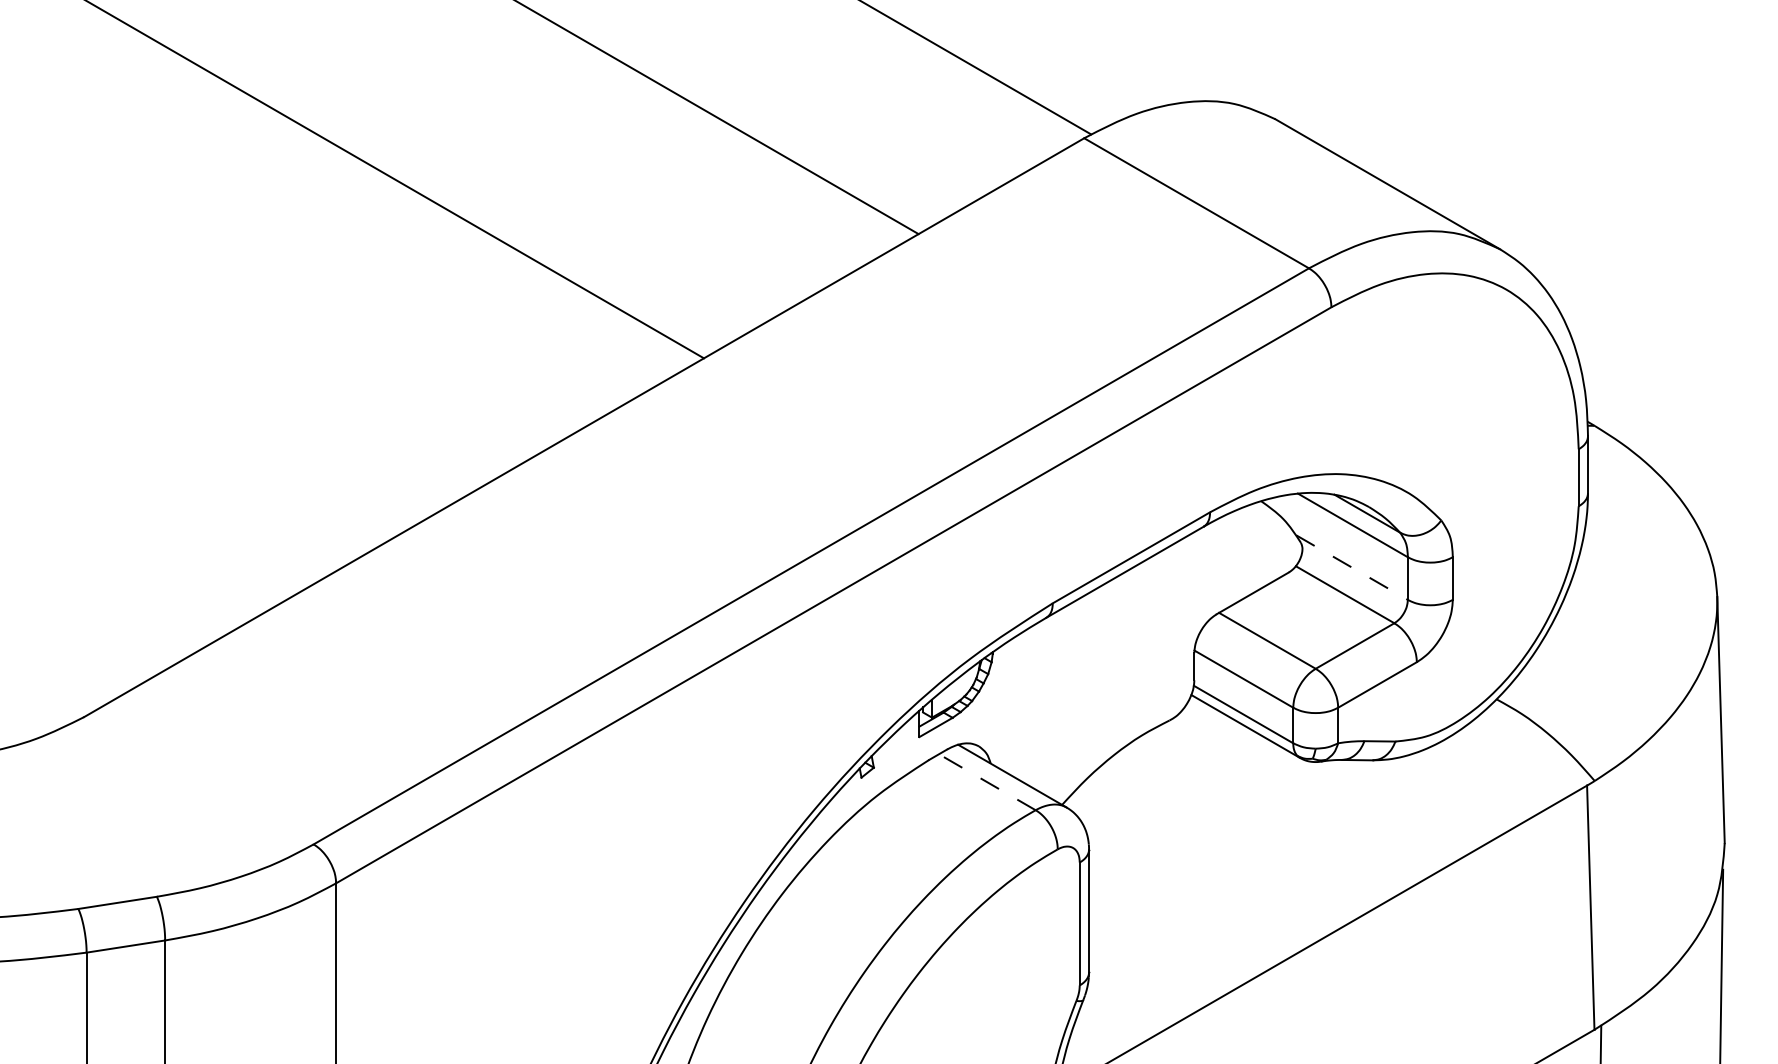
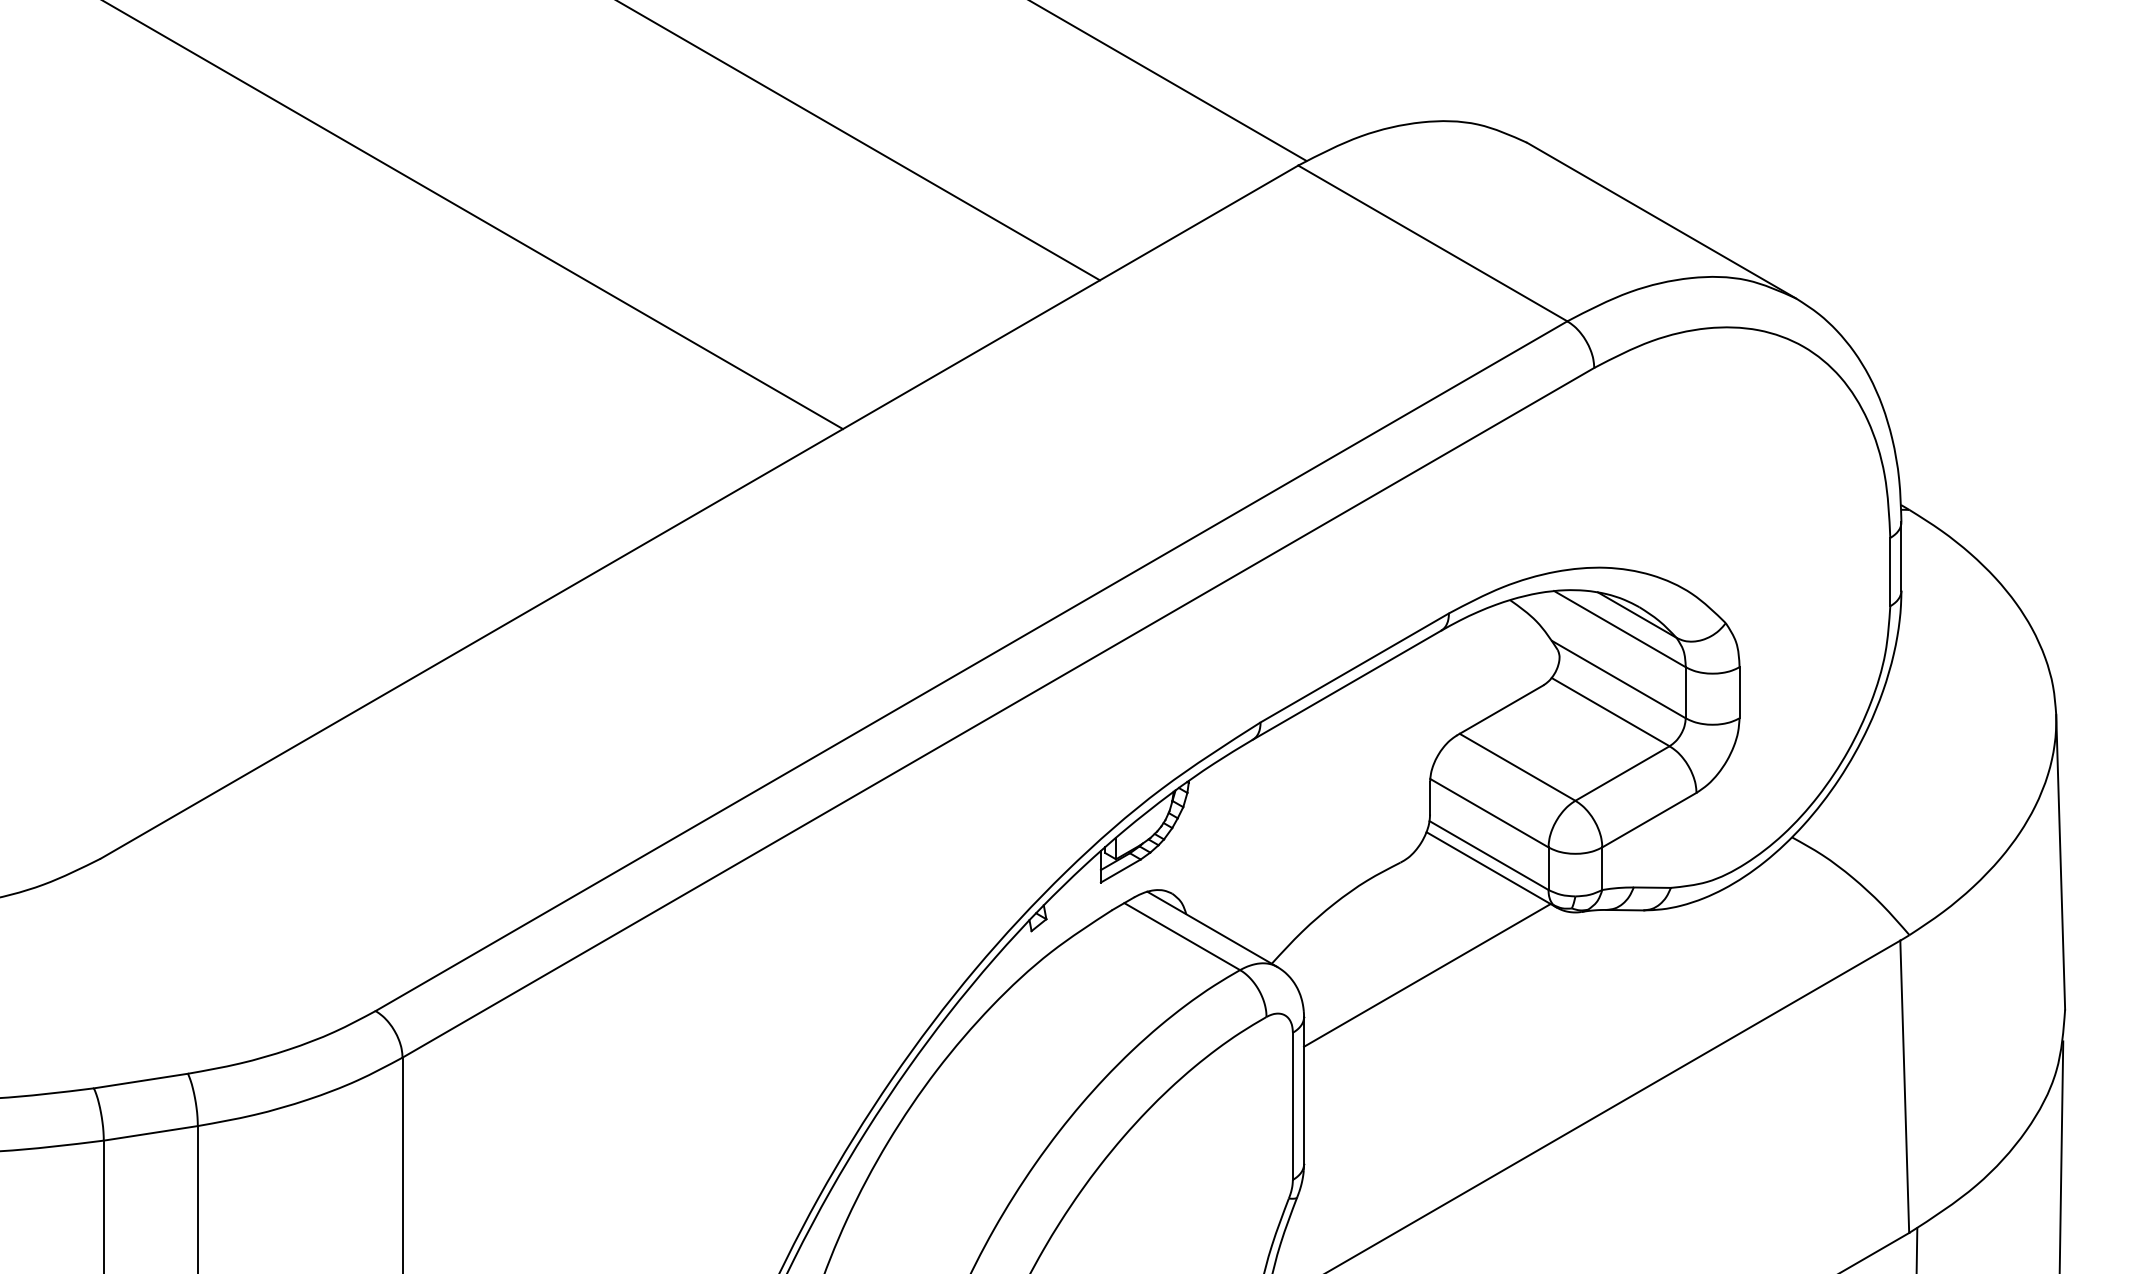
line: (1352, 567) -> (1619, 679), dashed -> solid
line: (987, 782) -> (1182, 936), dashed -> solid
line: (1192, 814) -> (1427, 975), added

